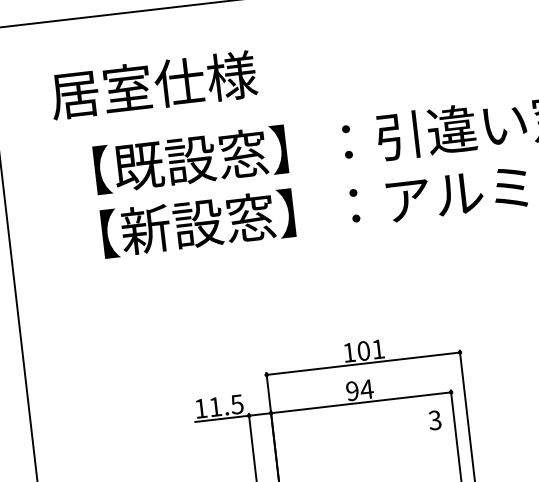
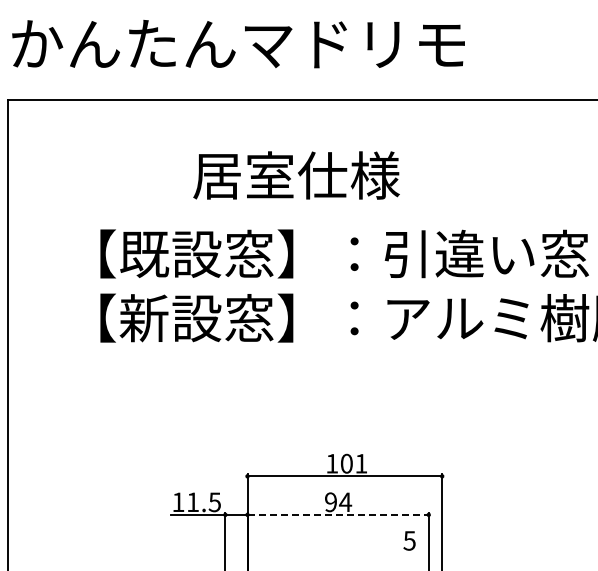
text: (153, 85) -> (296, 175), moved
line: (361, 402) -> (338, 514), solid -> dashed
text: (434, 420) -> (409, 540), 3 -> 5

